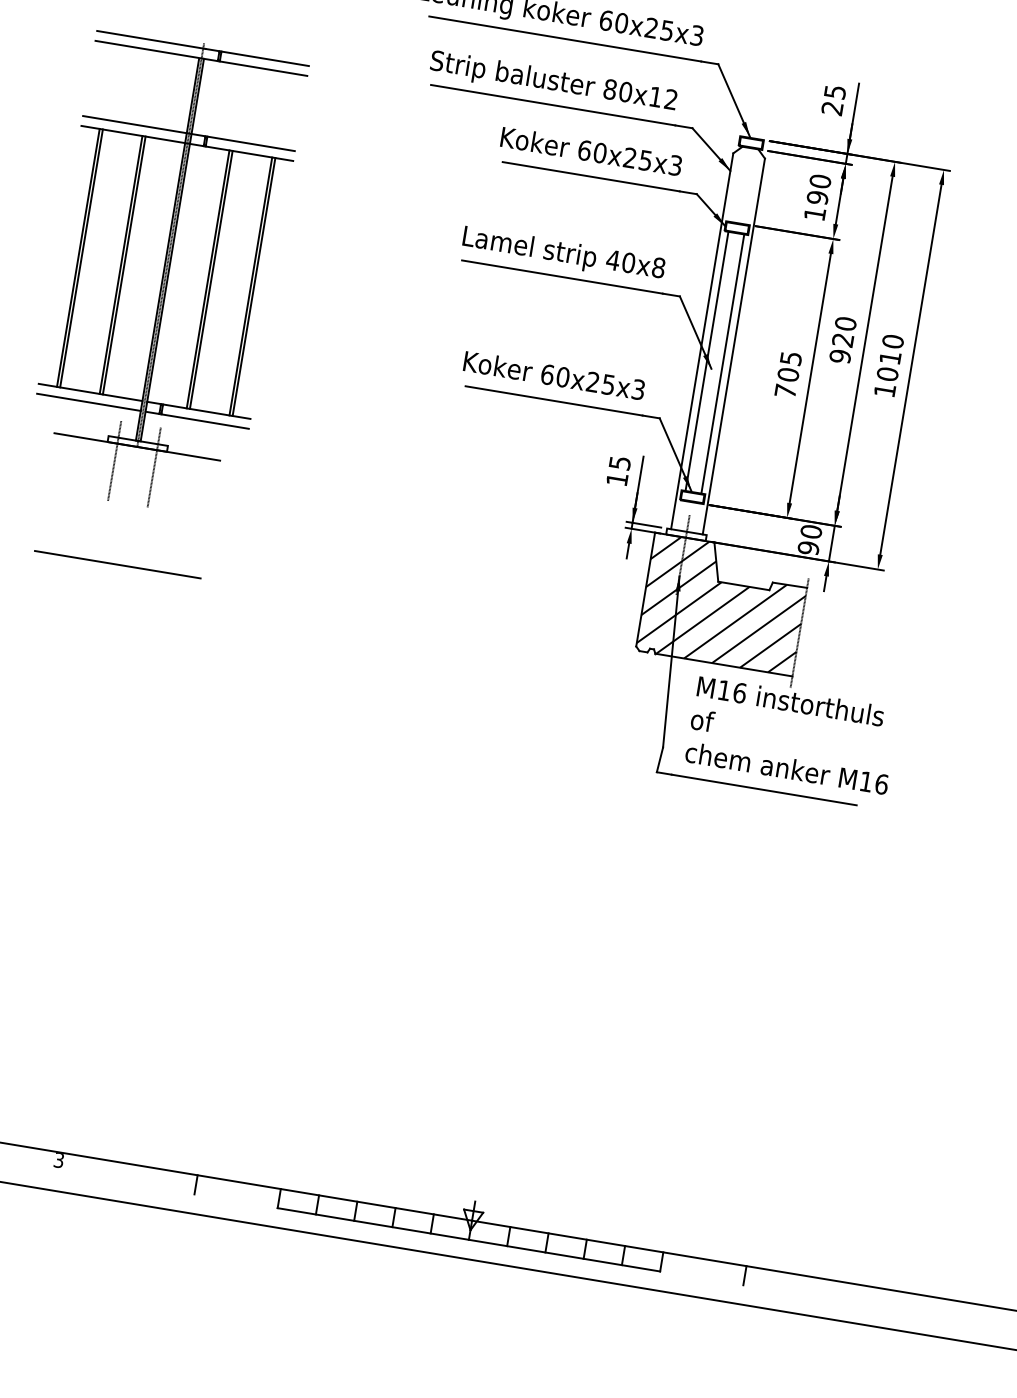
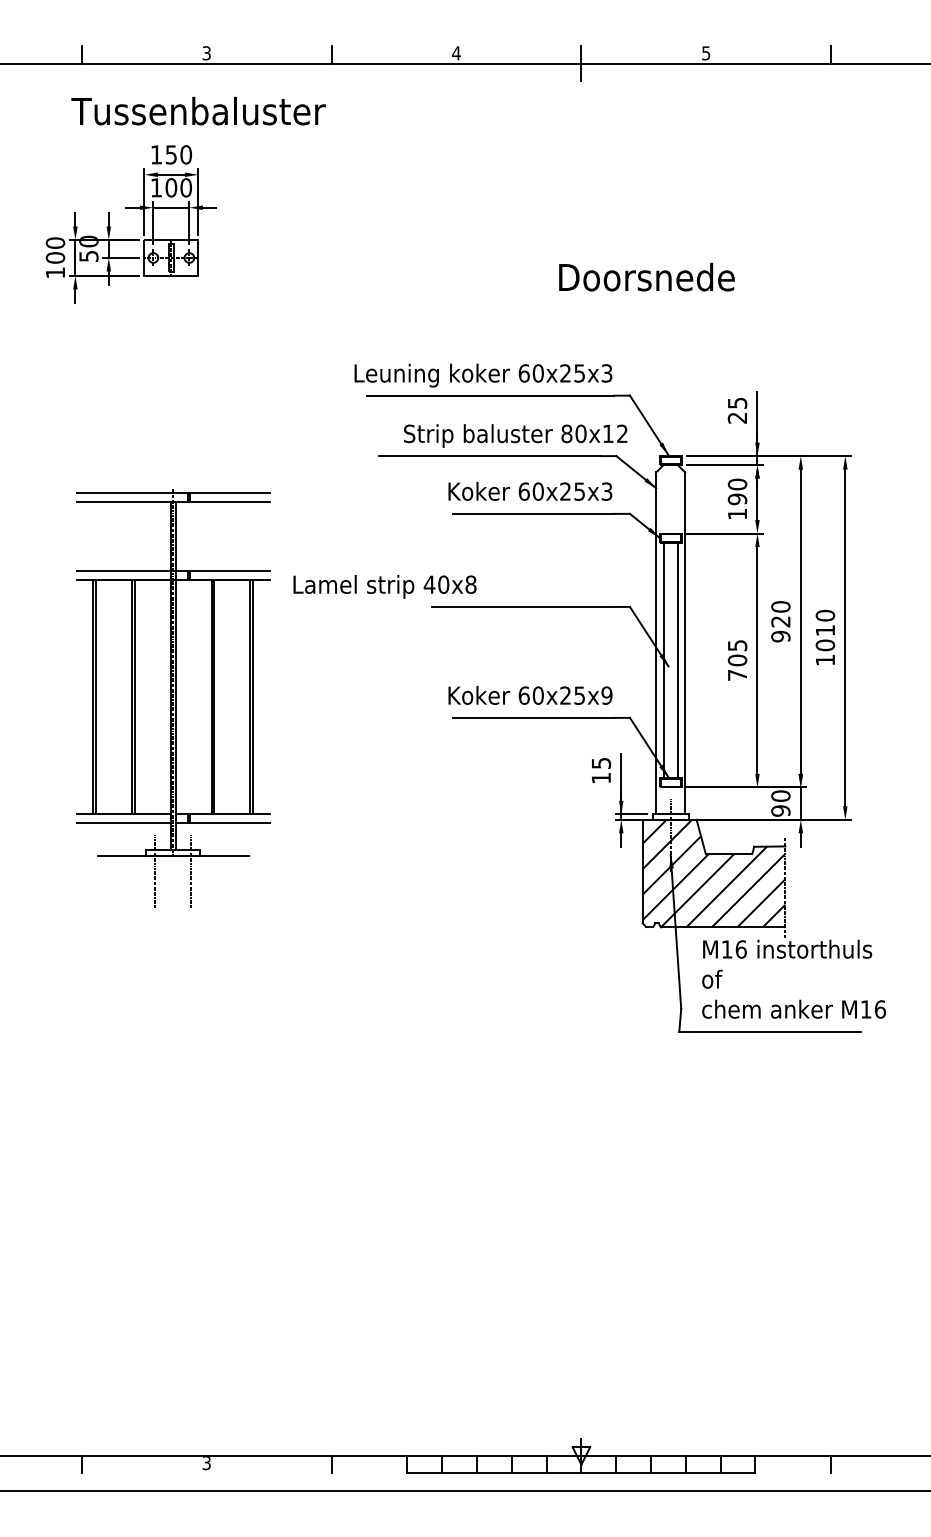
text: (553, 81) -> (515, 435), moved
text: (563, 254) -> (384, 586), moved
part: (166, 274) -> (173, 698), moved
text: (638, 389) -> (606, 695), 60x25x3 -> 60x25x9
line: (117, 564) -> (171, 926), removed

